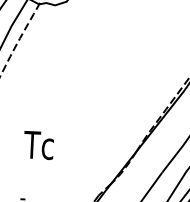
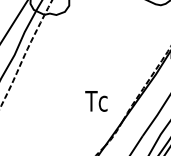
text: (38, 145) -> (96, 101), moved

